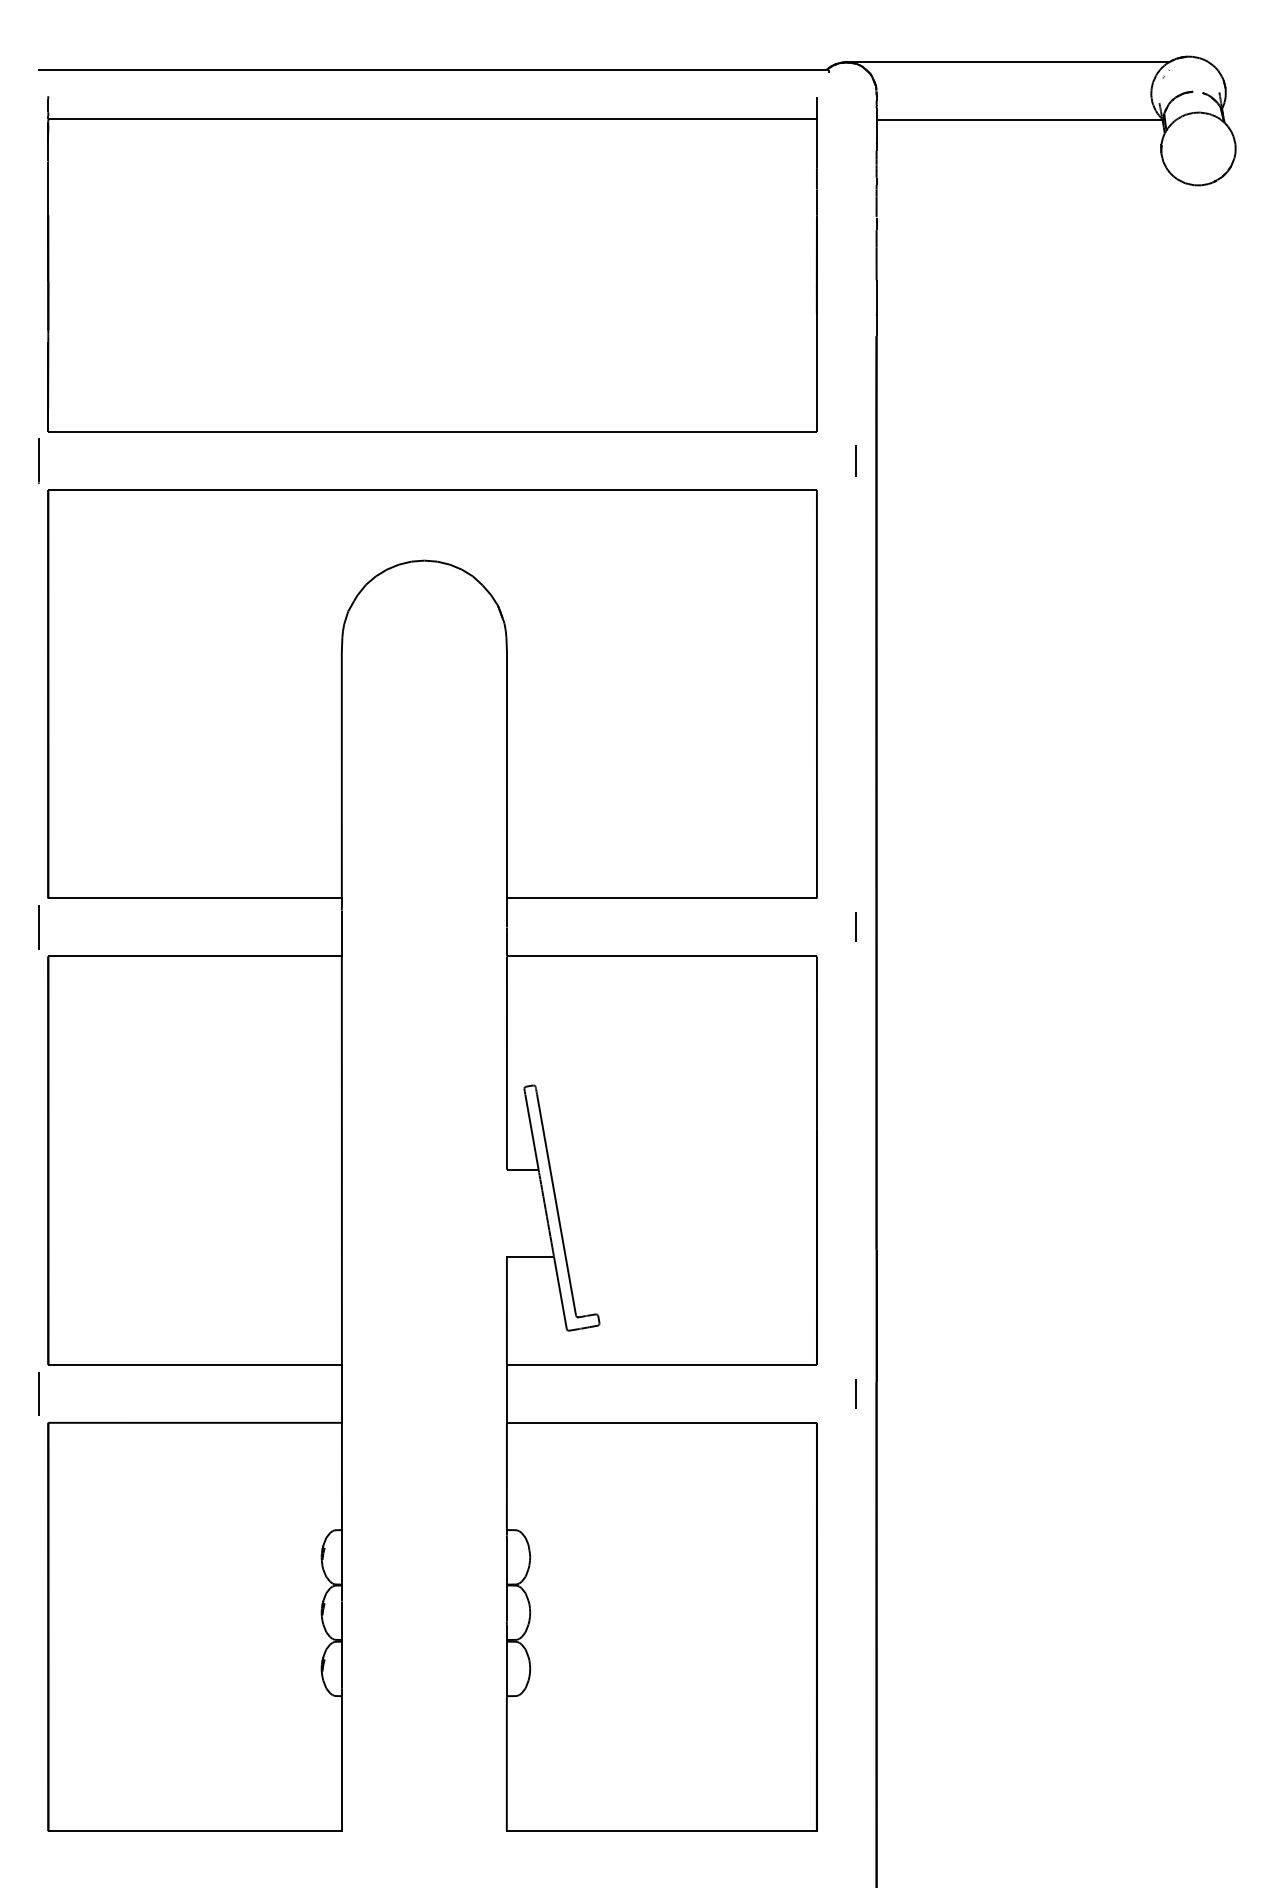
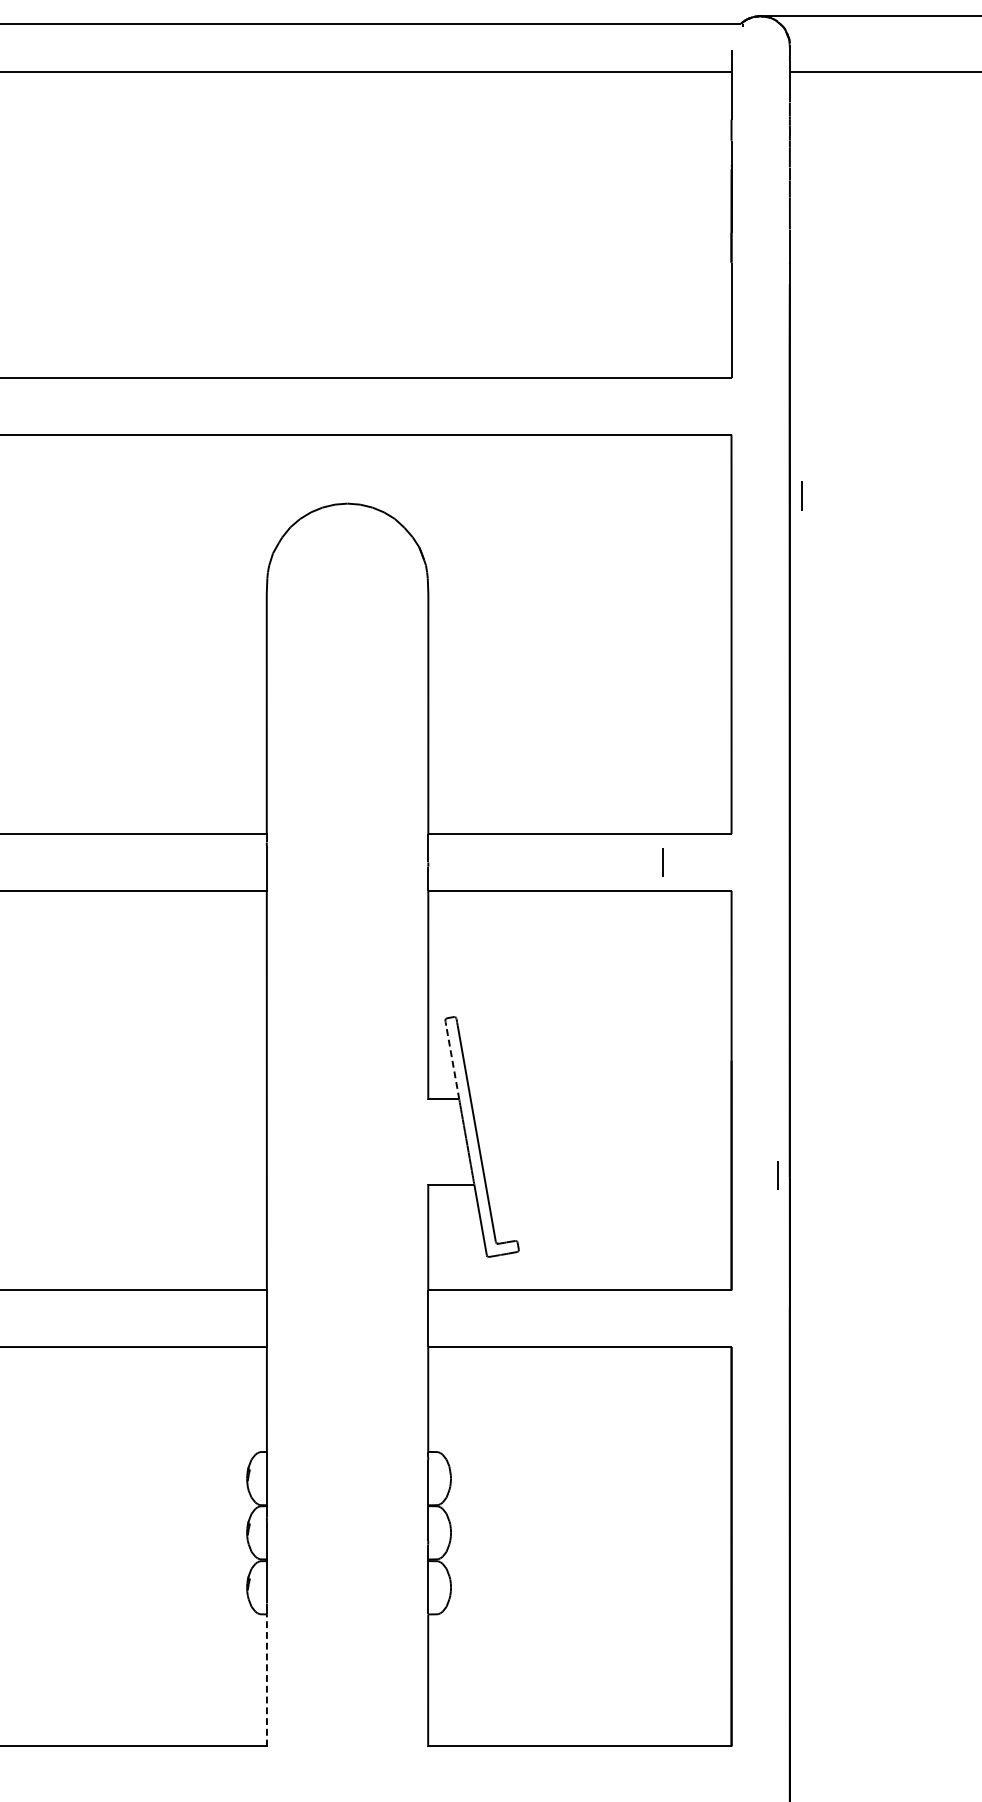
line: (855, 460) -> (801, 495), moved
line: (855, 926) -> (662, 861), moved
line: (531, 1131) -> (452, 1062), solid -> dashed
line: (855, 1393) -> (777, 1175), moved
line: (341, 1763) -> (266, 1680), solid -> dashed

